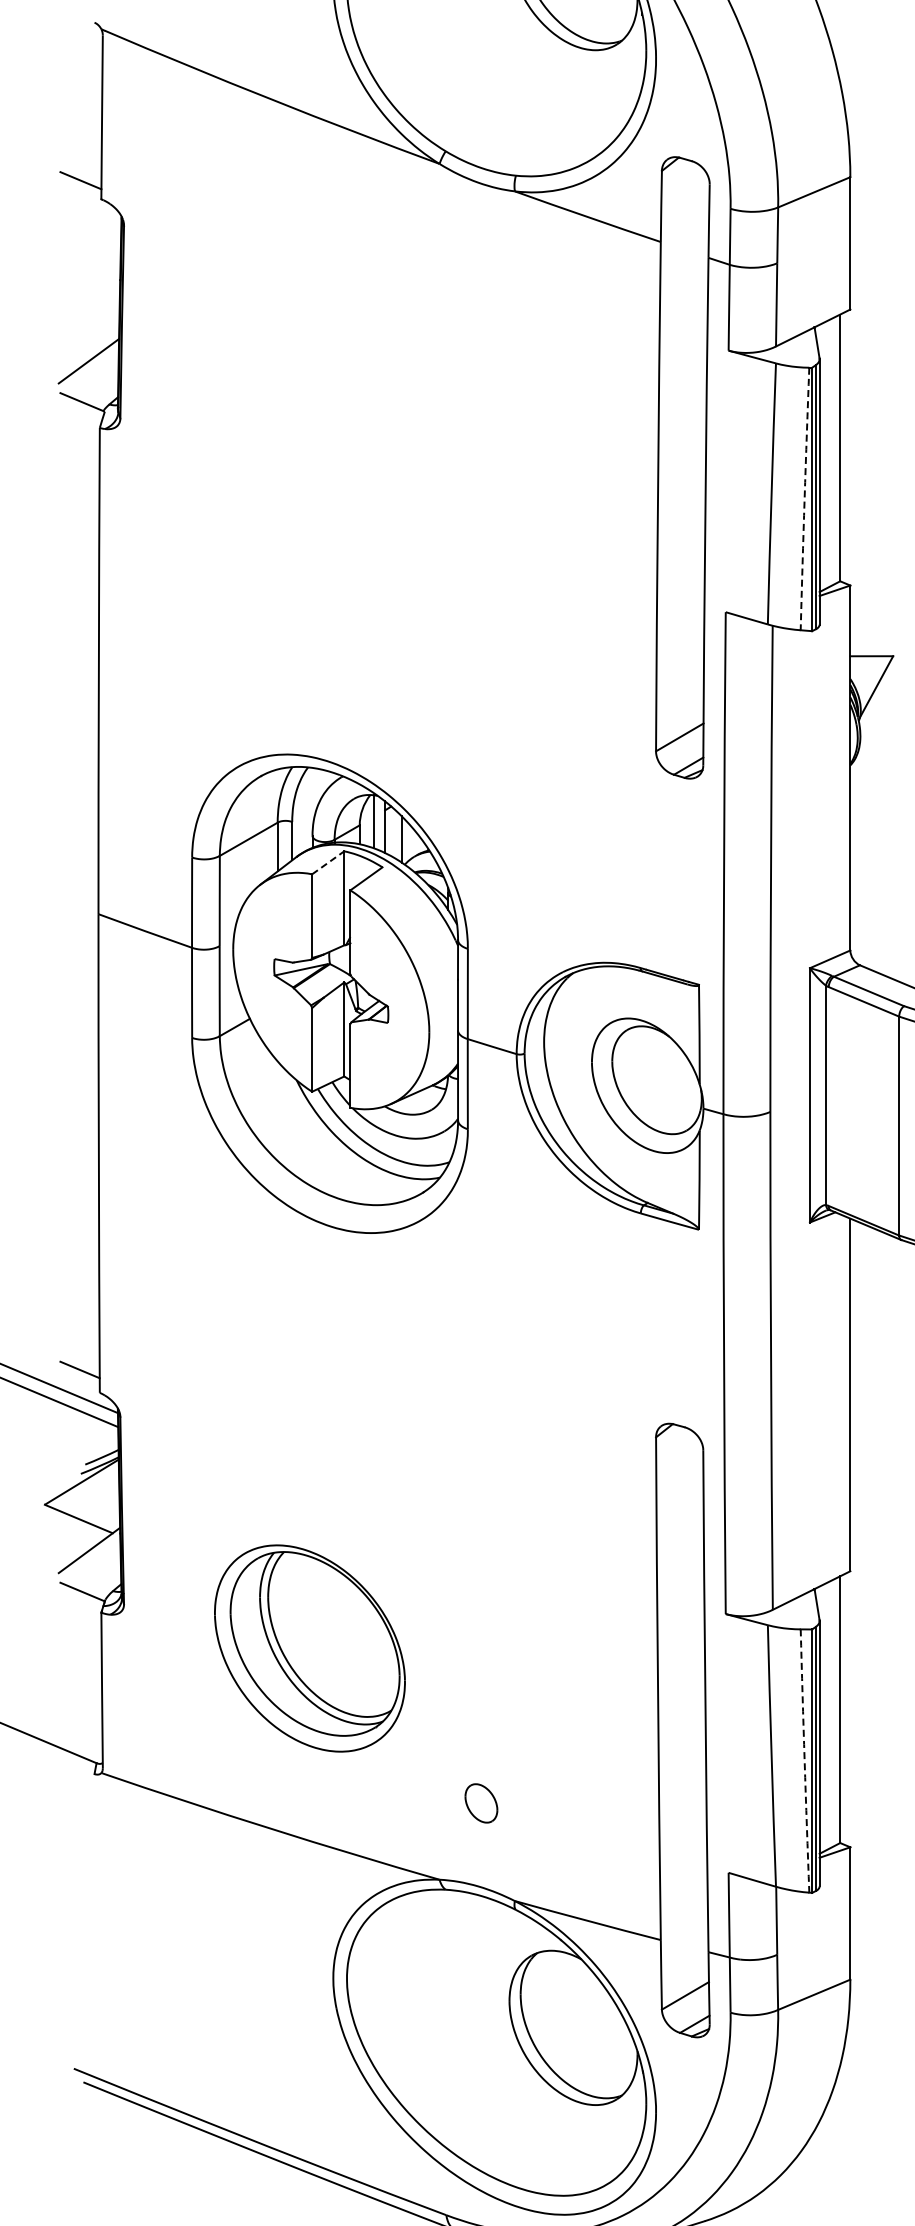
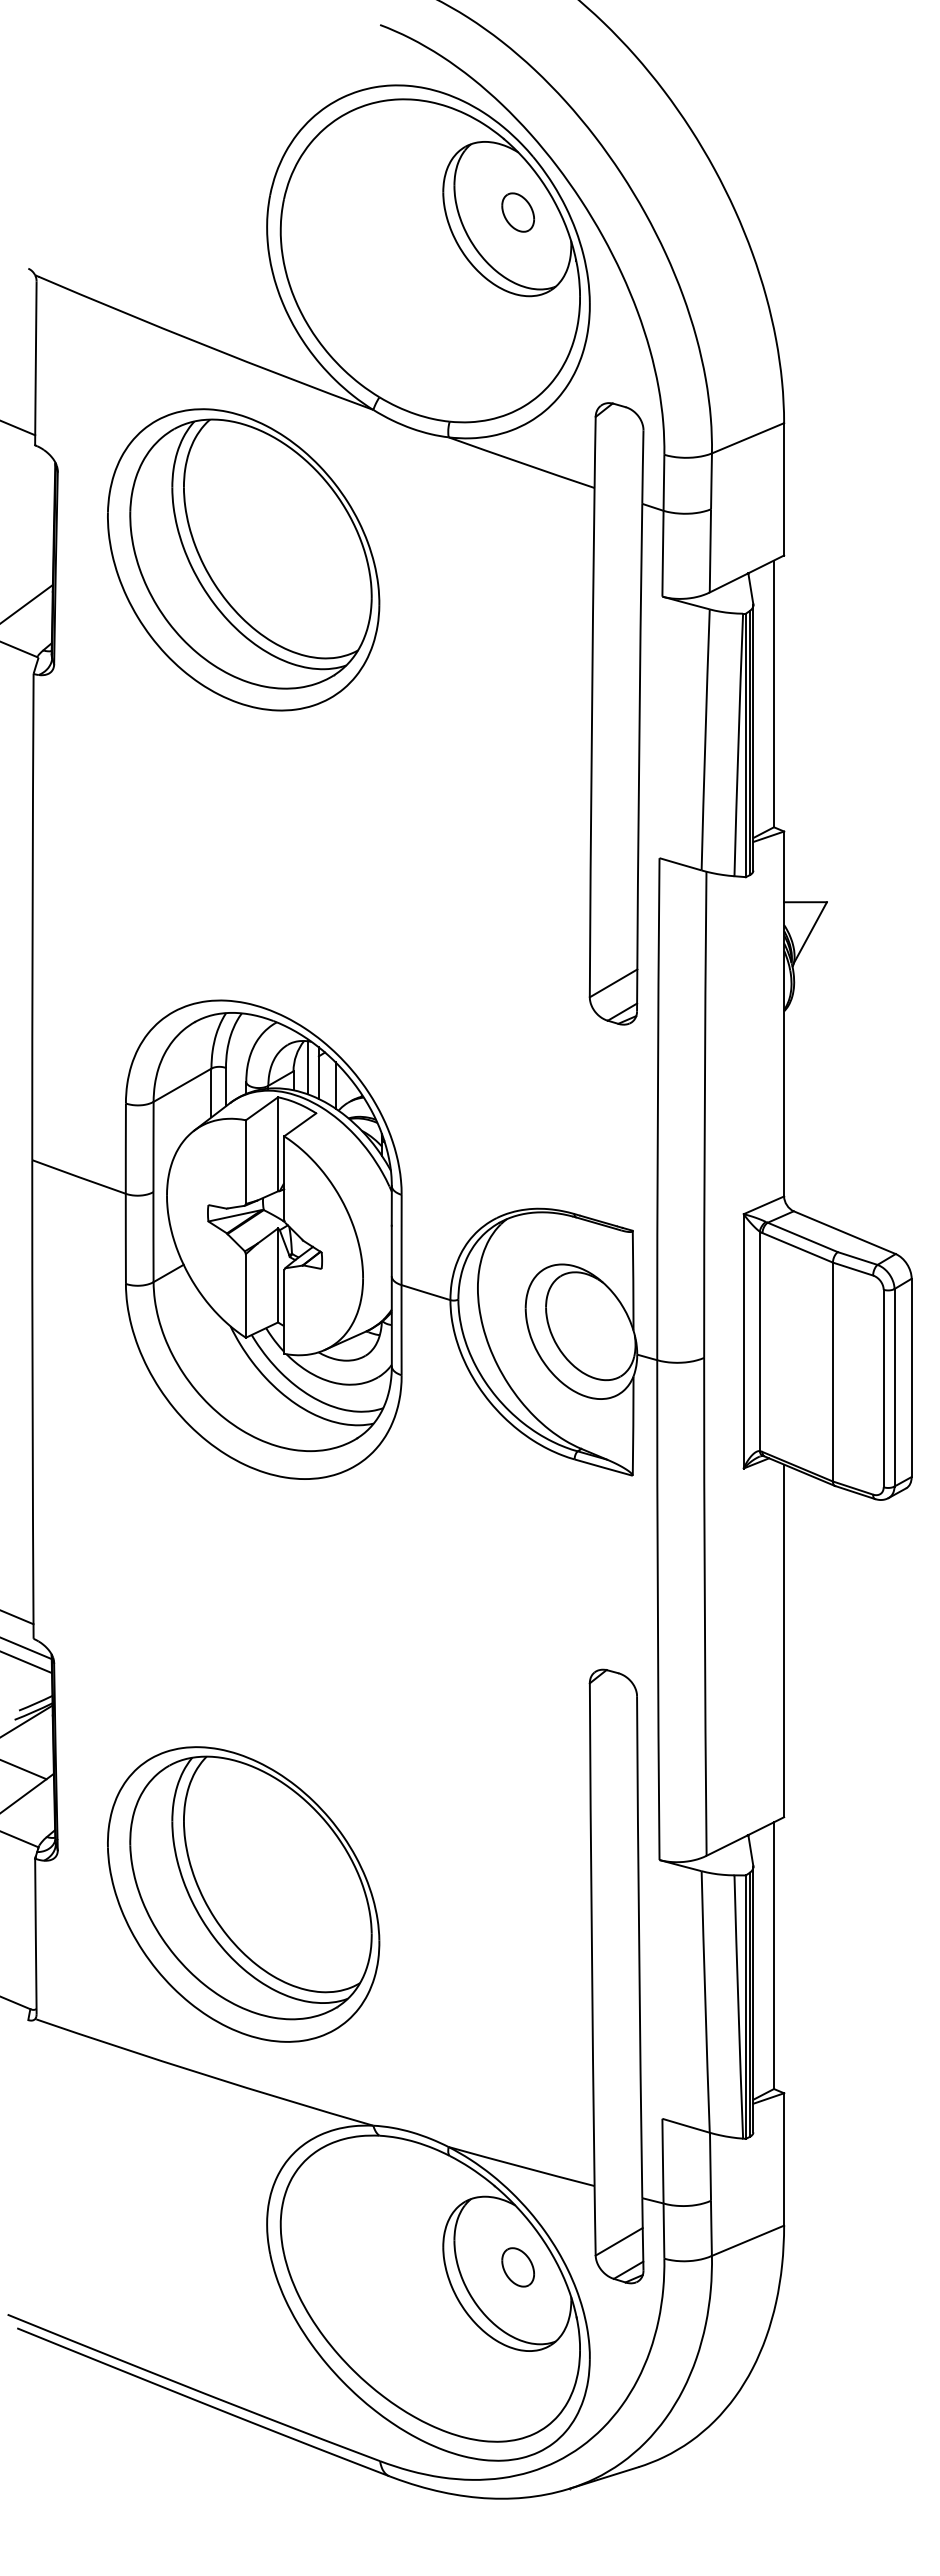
part: (309, 313) -> (243, 559), added
arc: (804, 498) -> (738, 744), dashed -> solid
line: (327, 862) -> (261, 1108), dashed -> solid
part: (309, 1648) -> (243, 1894), size x1.43
arc: (804, 1761) -> (738, 2007), dashed -> solid
part: (480, 1803) -> (517, 2267), moved

